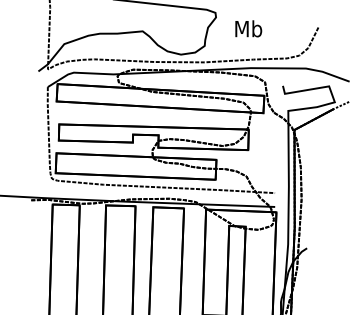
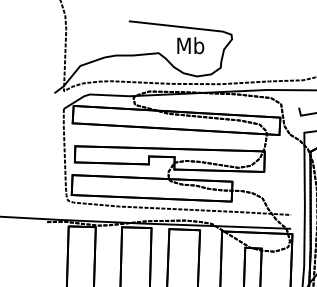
text: (248, 28) -> (190, 45), moved

